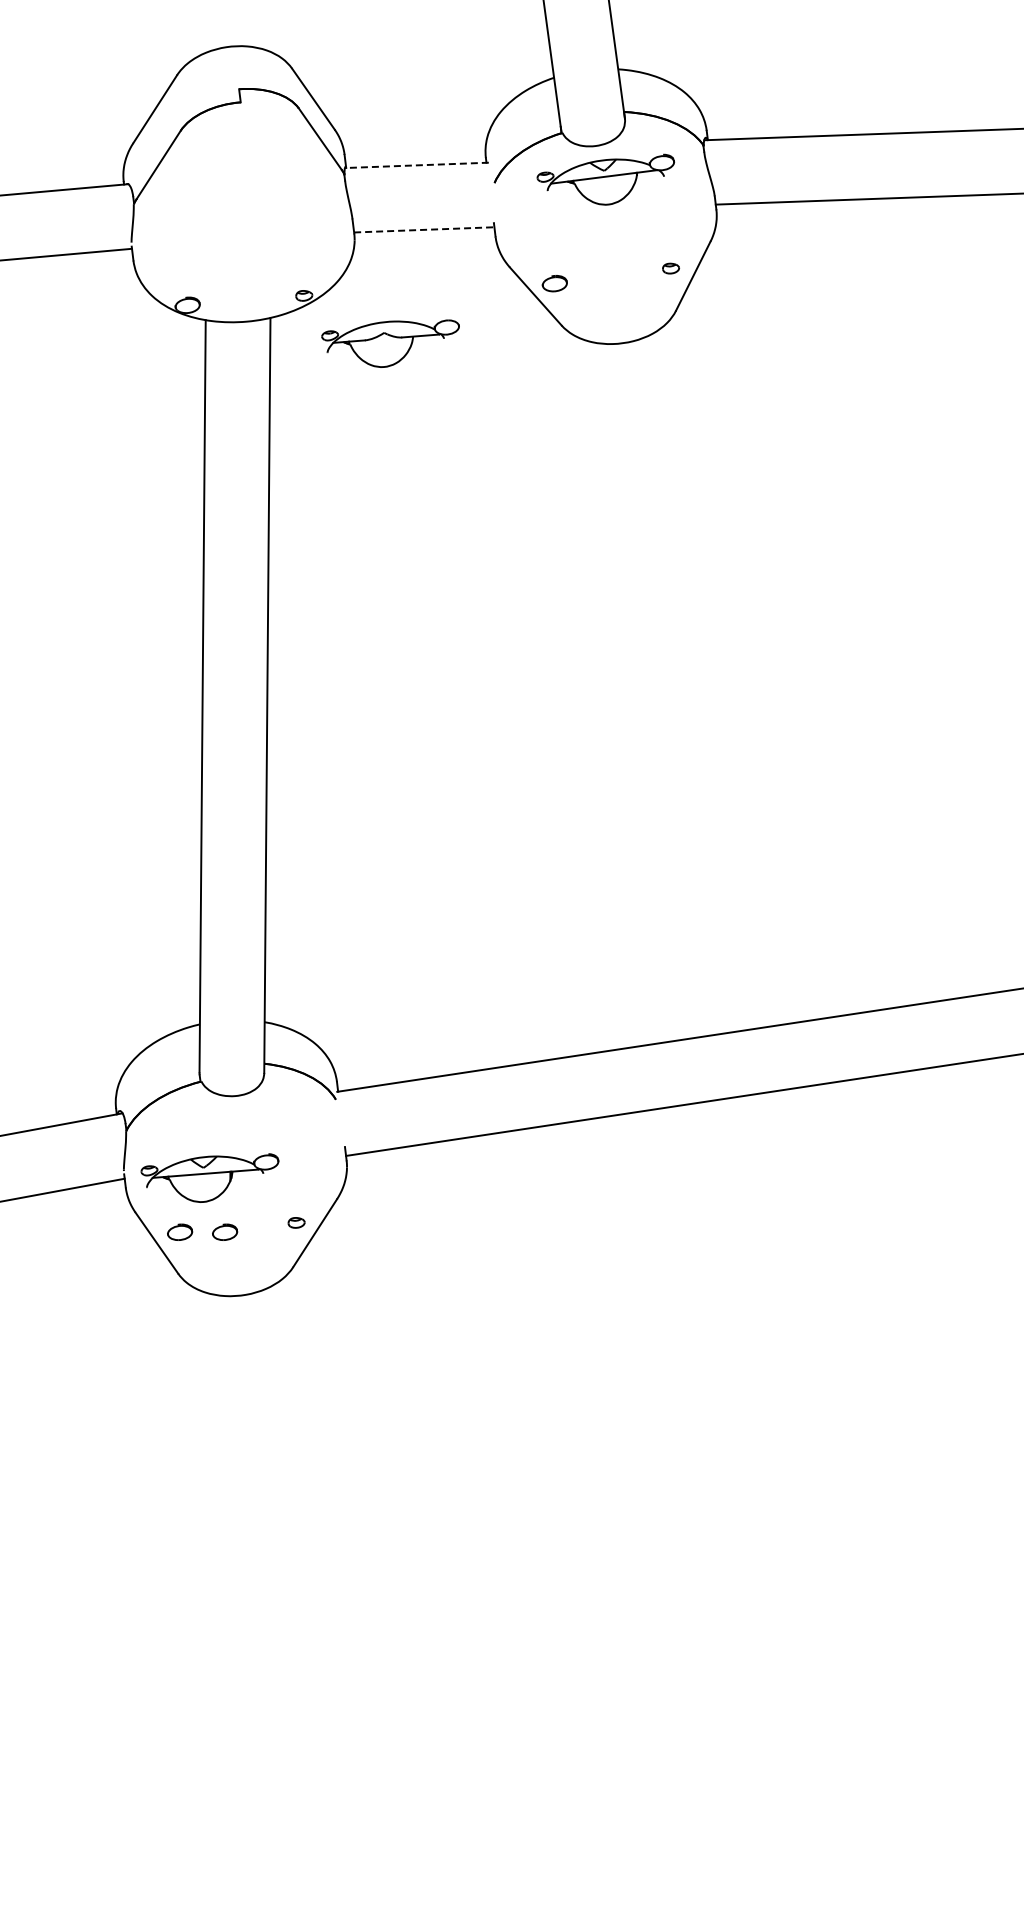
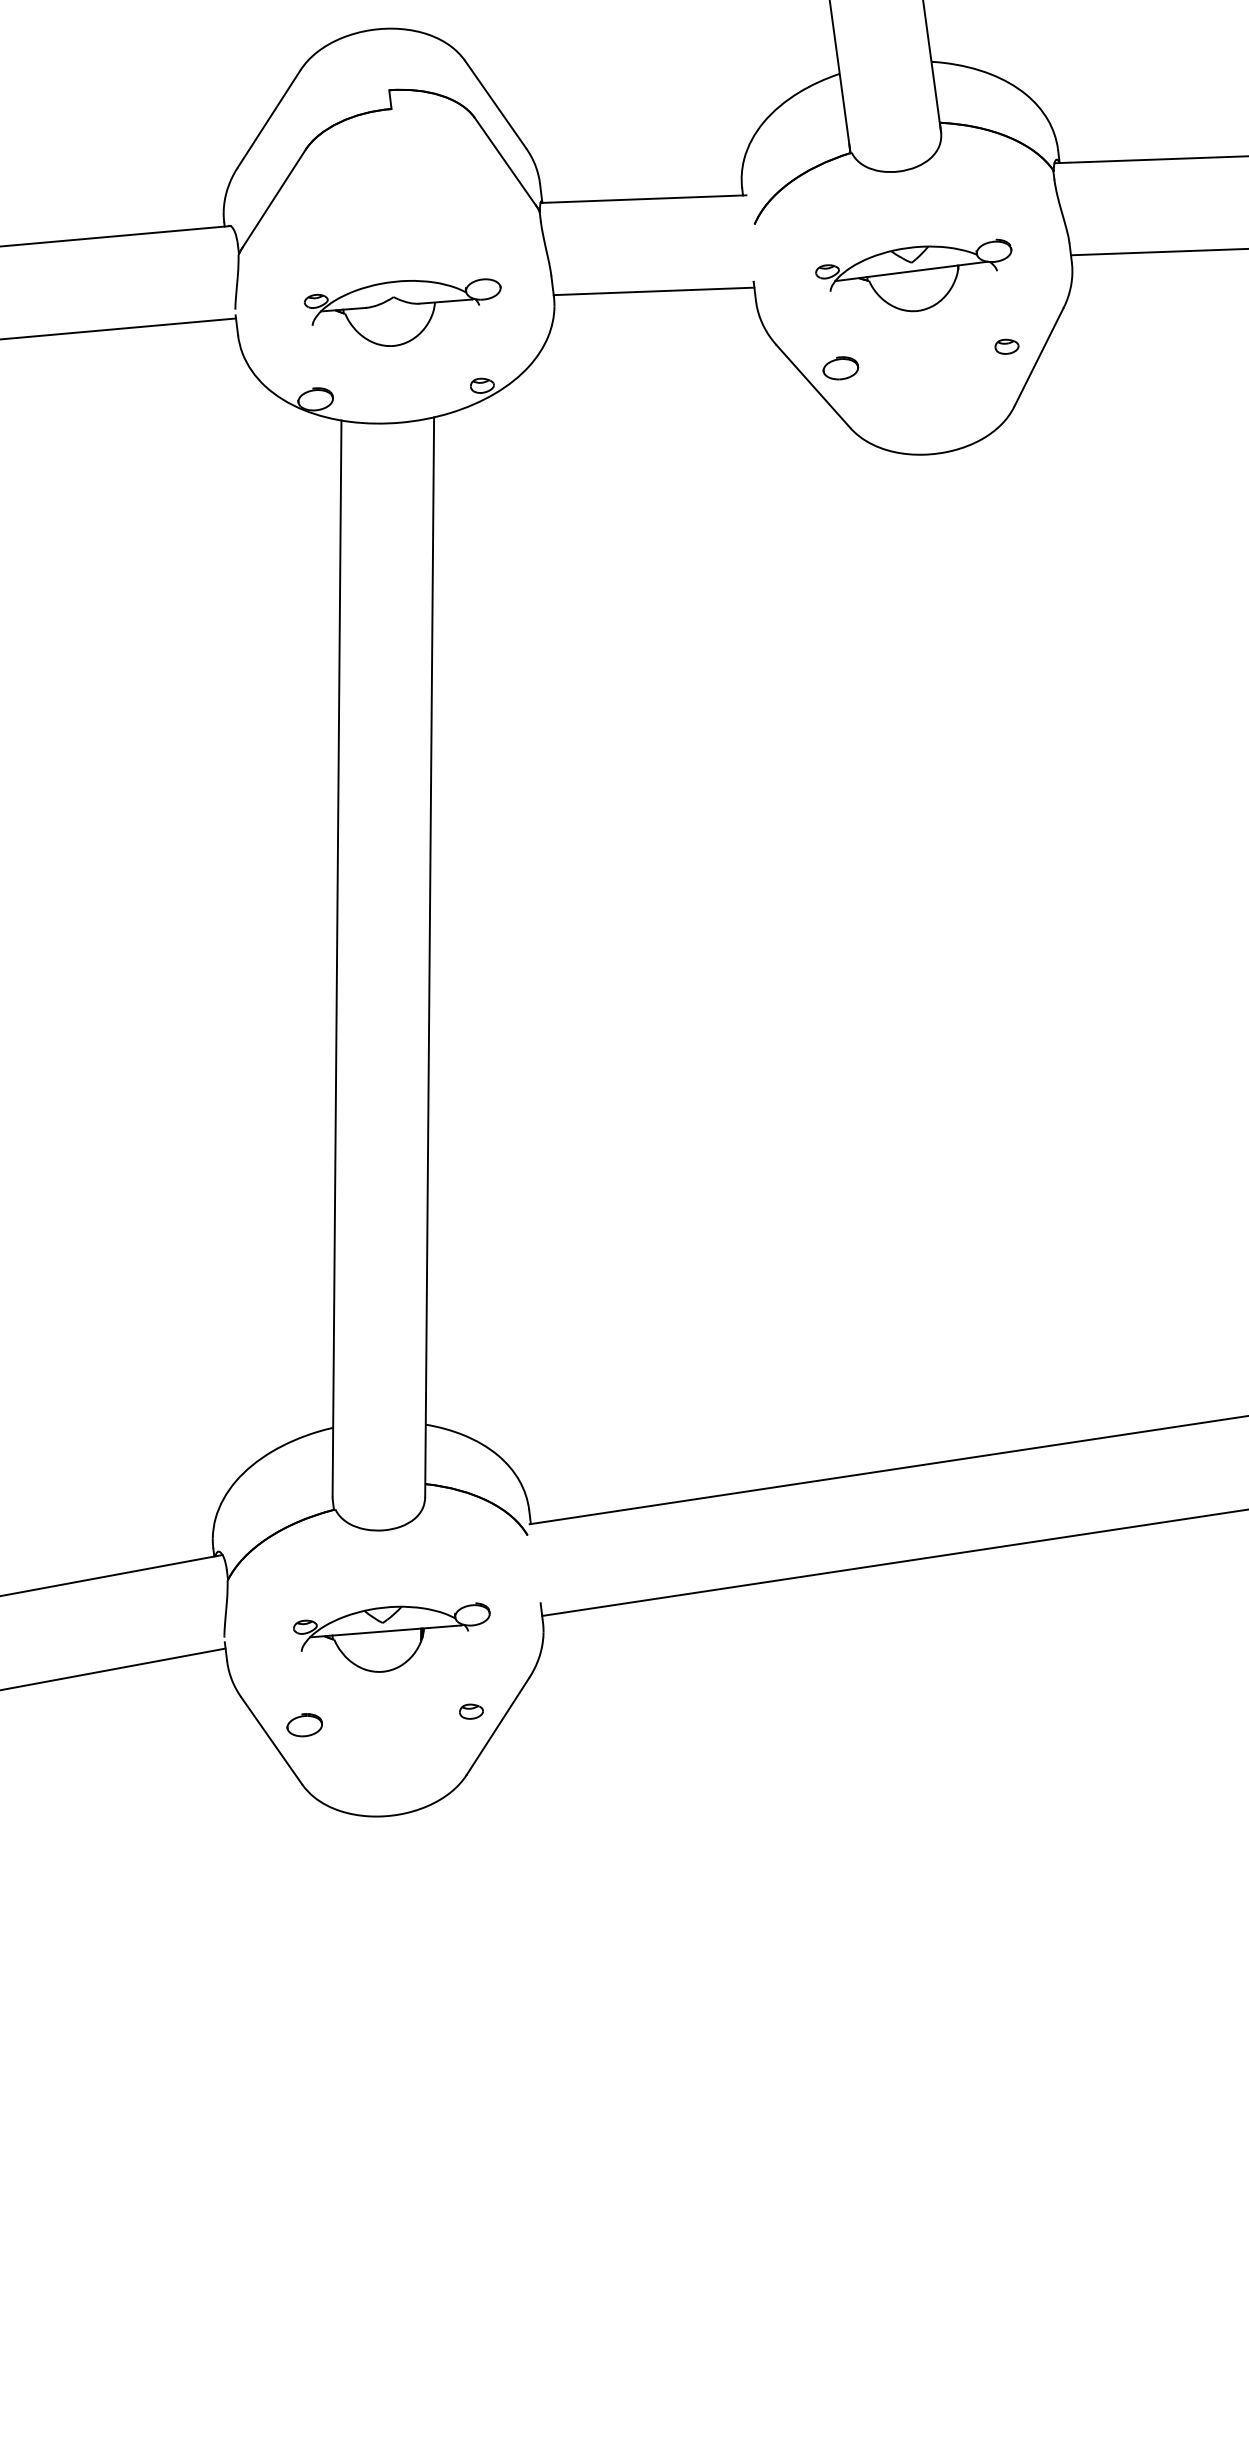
line: (416, 165) -> (642, 199), dashed -> solid
part: (605, 179) -> (913, 275), moved
line: (424, 229) -> (654, 290), dashed -> solid
part: (390, 343) -> (402, 312), moved
part: (209, 1177) -> (391, 1636), moved
part: (225, 1231) -> (369, 1724), removed

